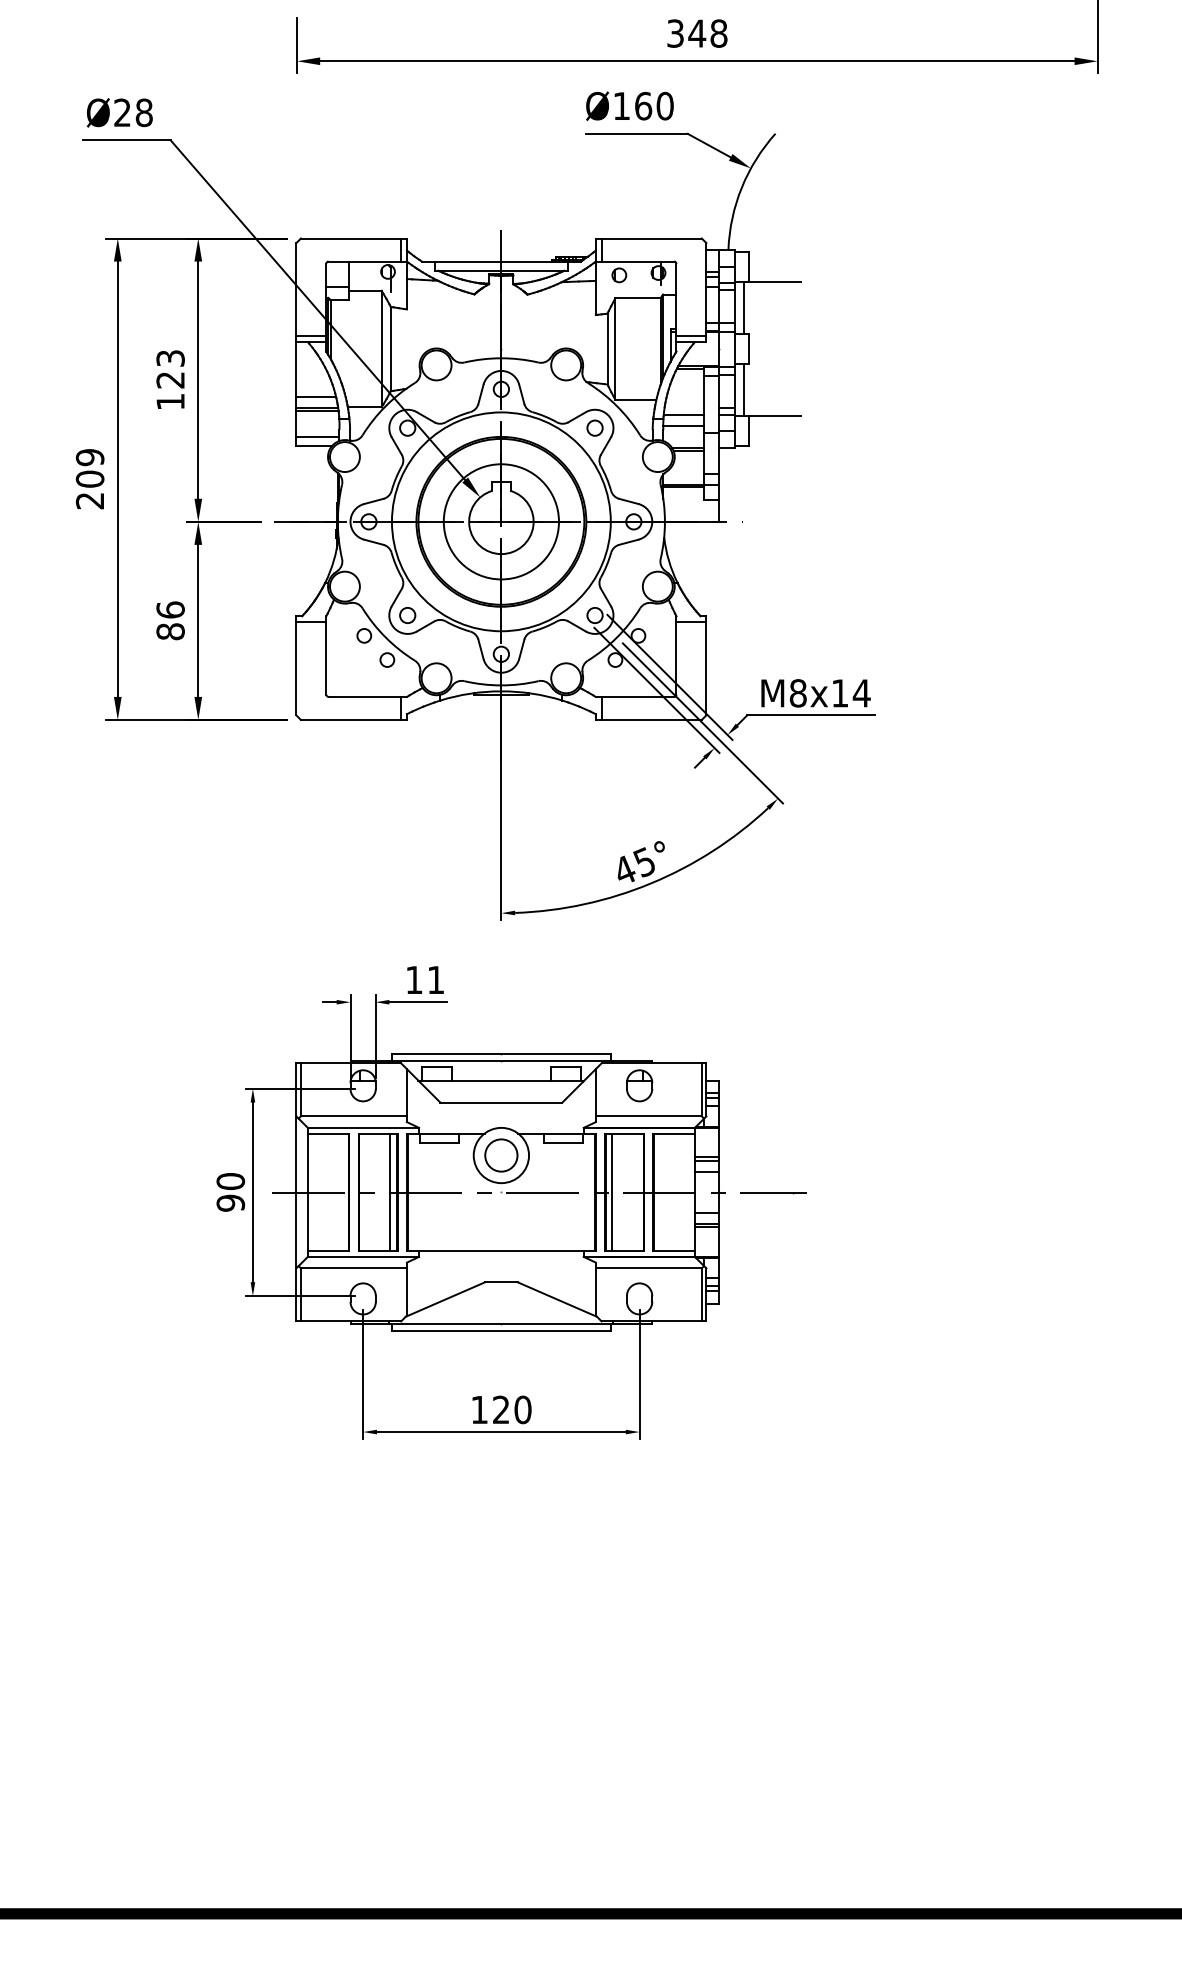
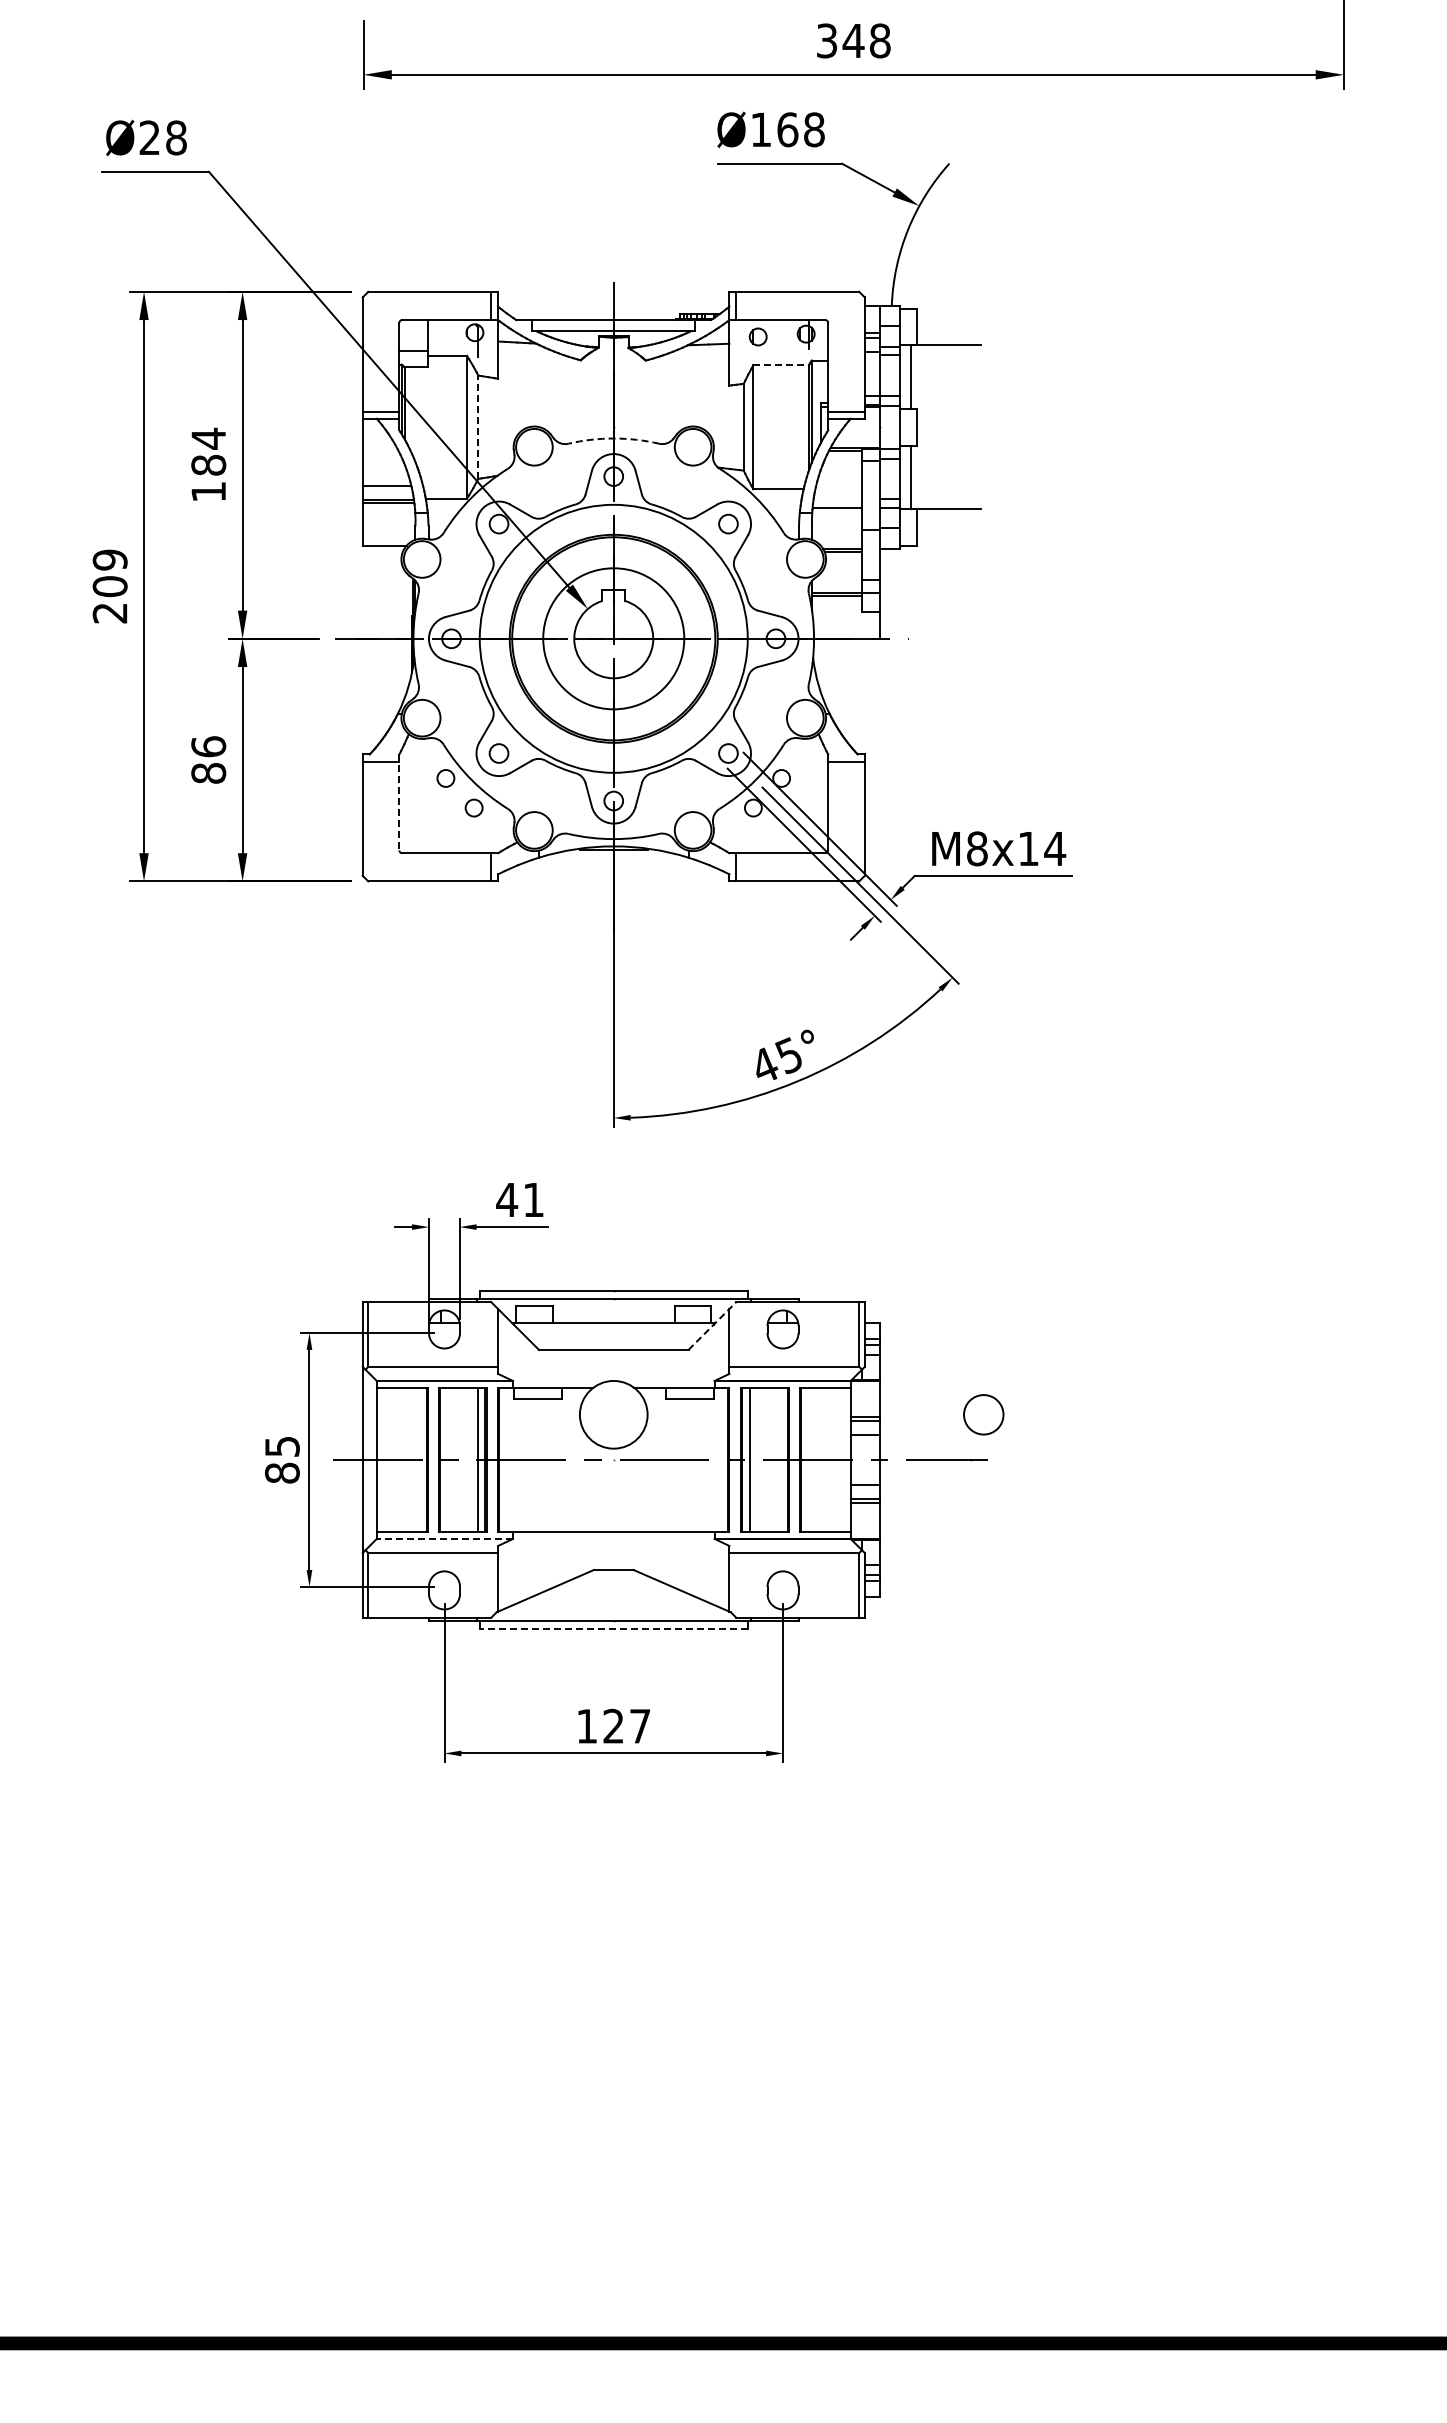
text: (665, 105) -> (814, 129), Ø160 -> Ø168
line: (638, 298) -> (781, 365), solid -> dashed
line: (390, 349) -> (478, 427), solid -> dashed
arc: (501, 358) -> (613, 438), solid -> dashed
text: (170, 368) -> (208, 451), 123 -> 184
line: (684, 426) -> (837, 521), removed
line: (317, 437) -> (388, 535), removed
line: (326, 655) -> (399, 802), solid -> dashed
text: (414, 979) -> (507, 1199), 11 -> 41
line: (582, 1082) -> (712, 1325), solid -> dashed
circle: (501, 1155) -> (983, 1414), moved
text: (230, 1192) -> (281, 1459), 90 -> 85
line: (363, 1256) -> (444, 1538), solid -> dashed
line: (501, 1330) -> (613, 1629), solid -> dashed
text: (522, 1409) -> (639, 1725), 120 -> 127

